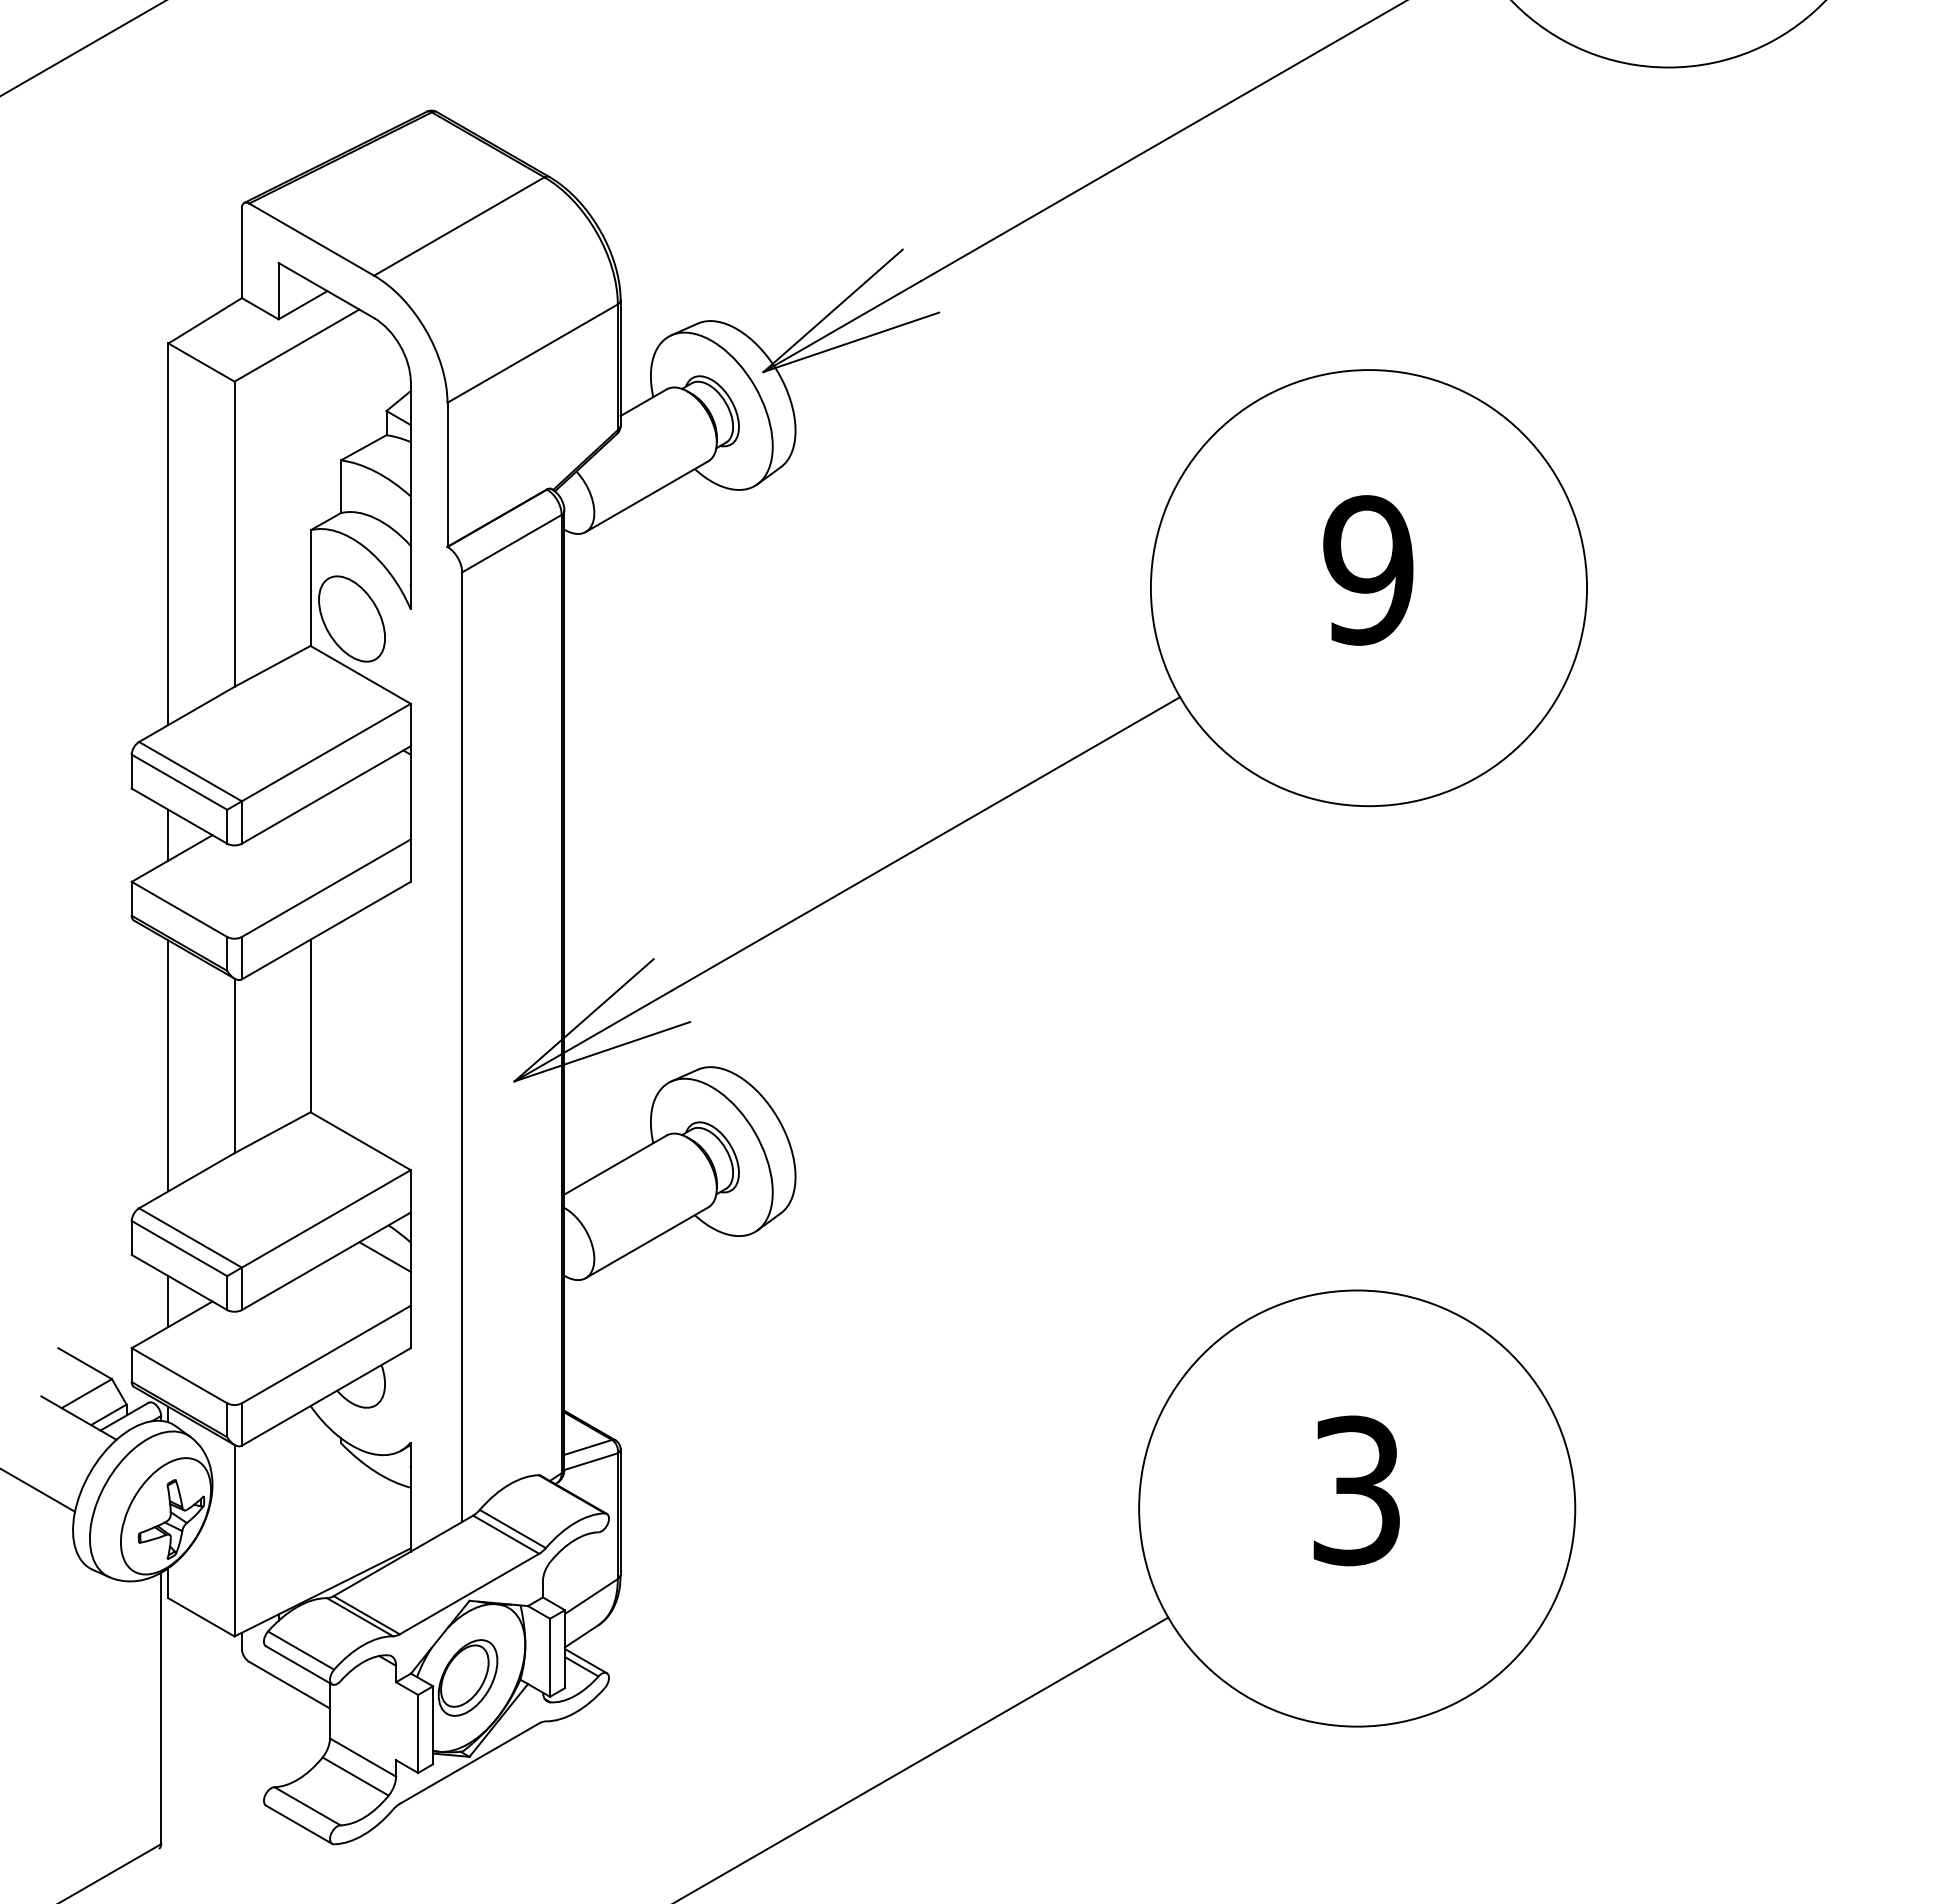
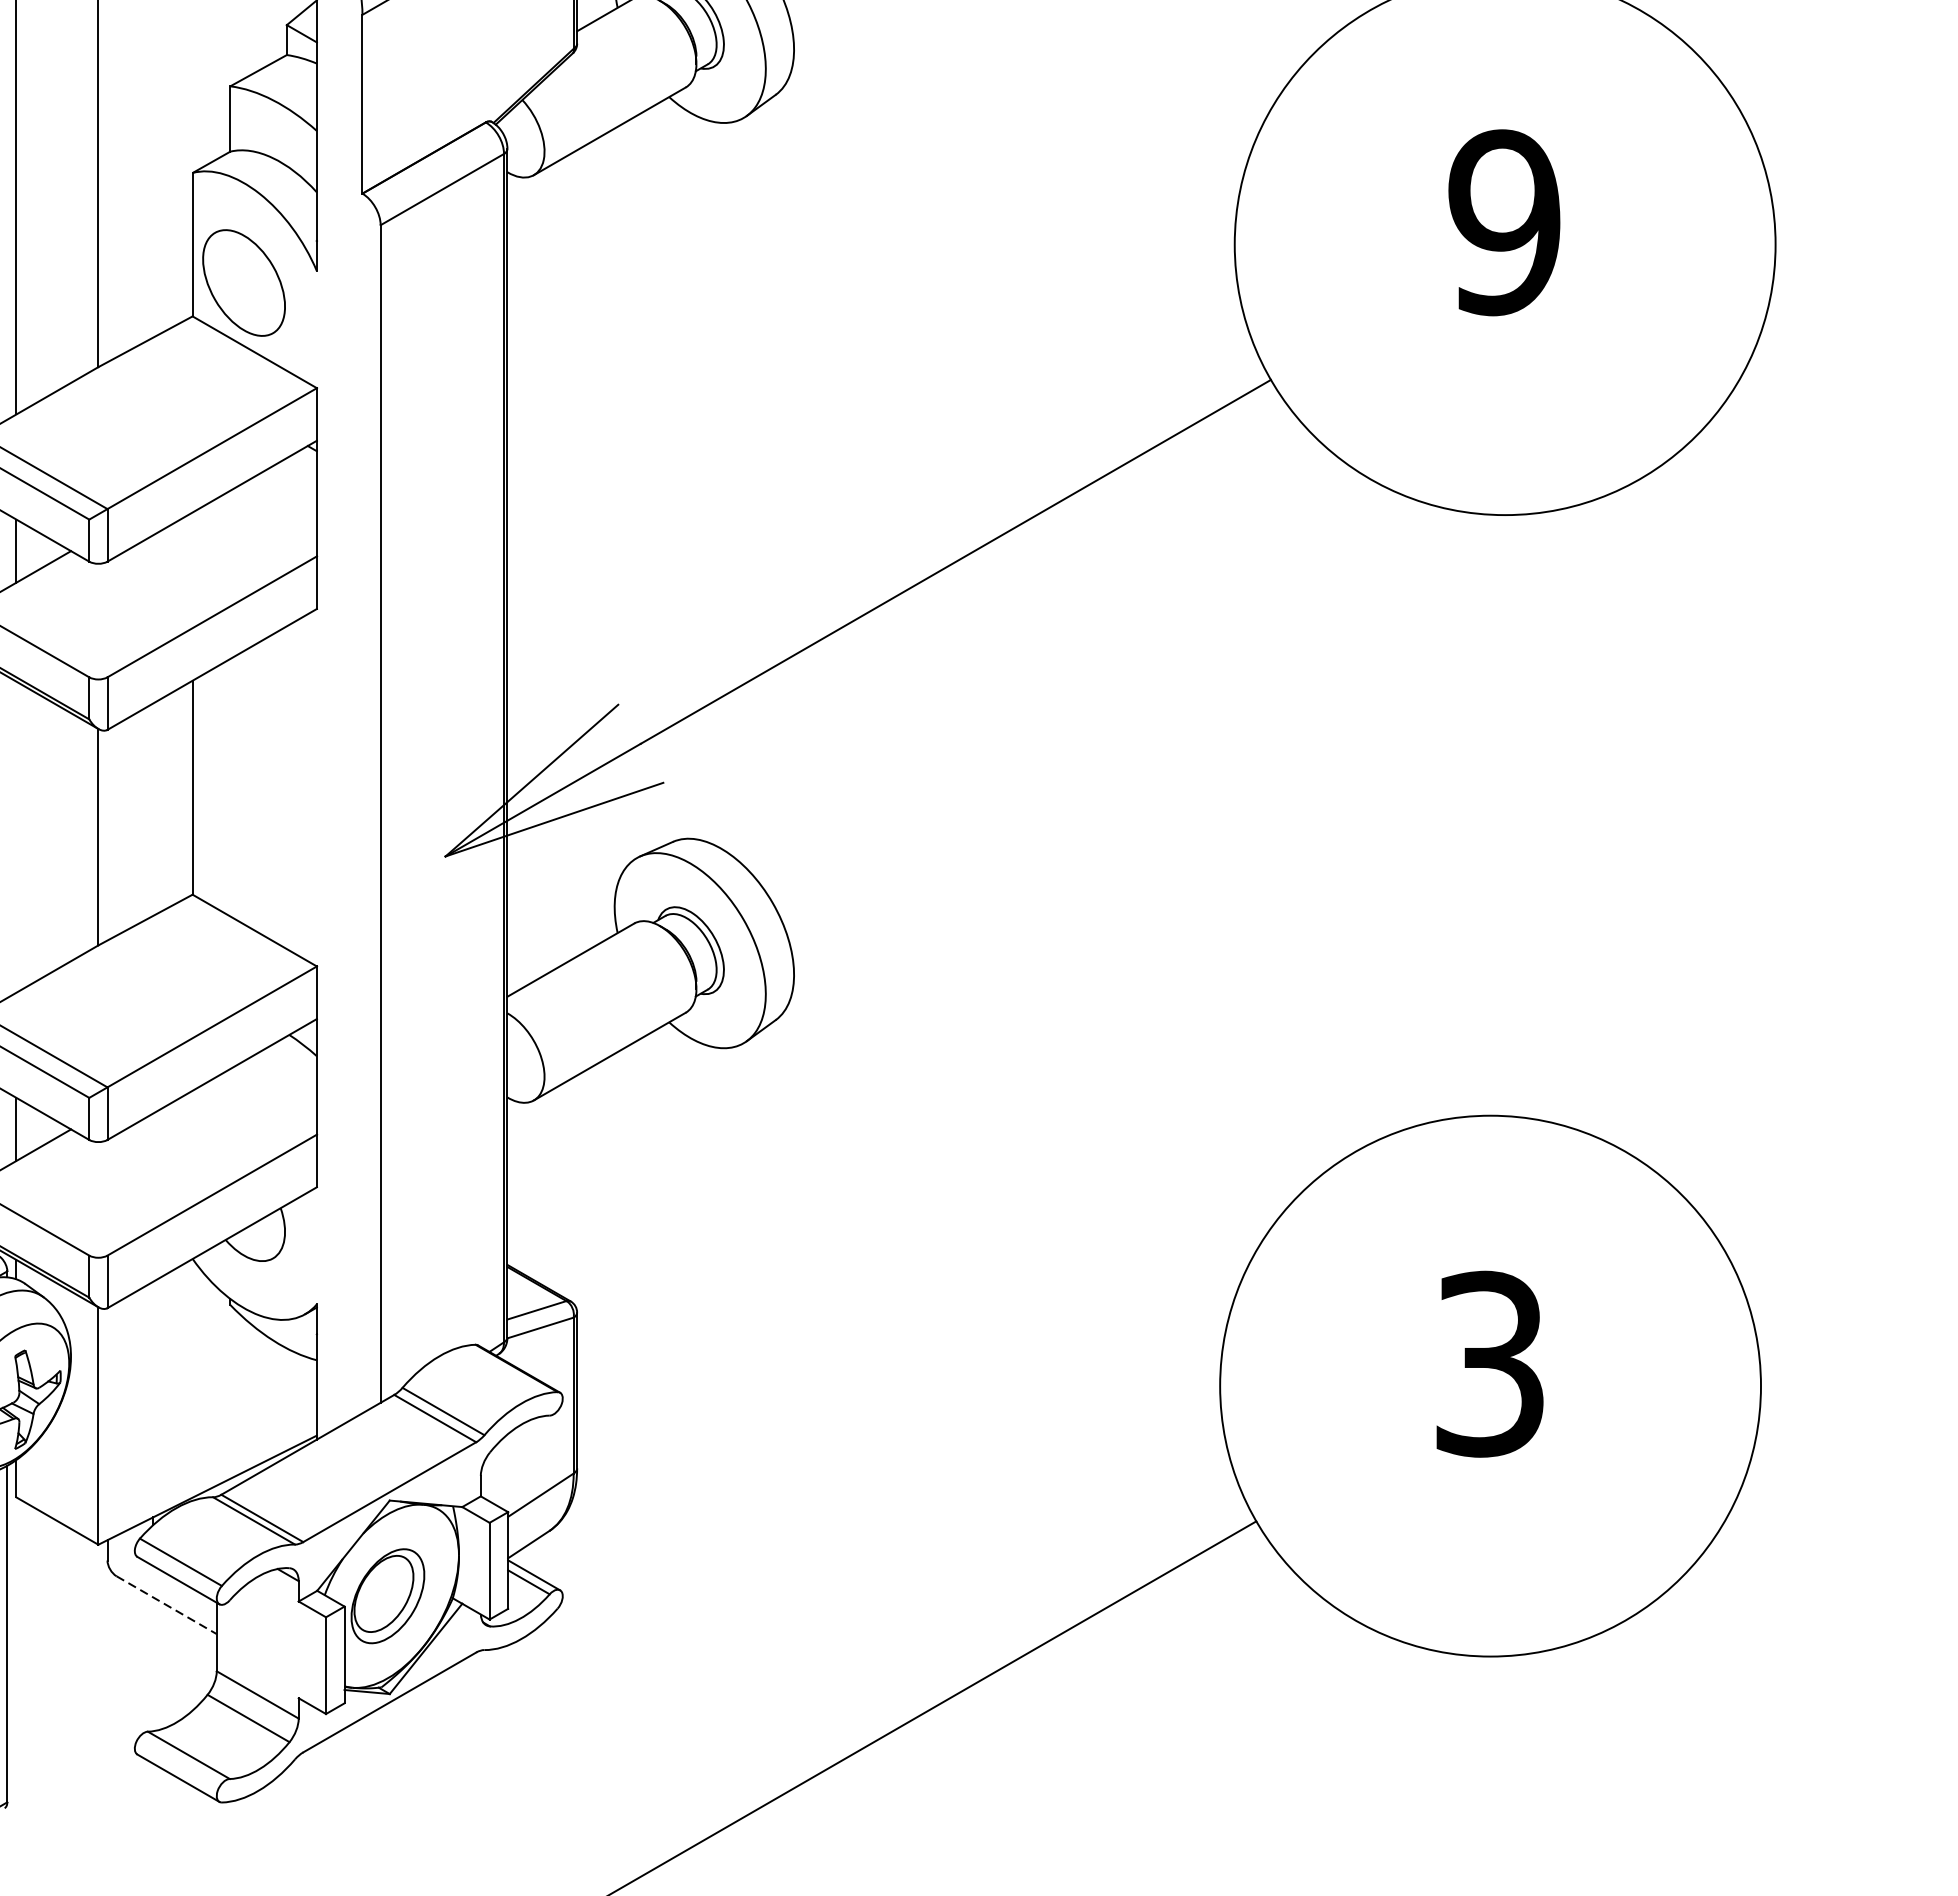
line: (168, 1065) -> (16, 836), removed
line: (384, 1256) -> (284, 1073), removed
line: (289, 1685) -> (166, 1605), solid -> dashed

